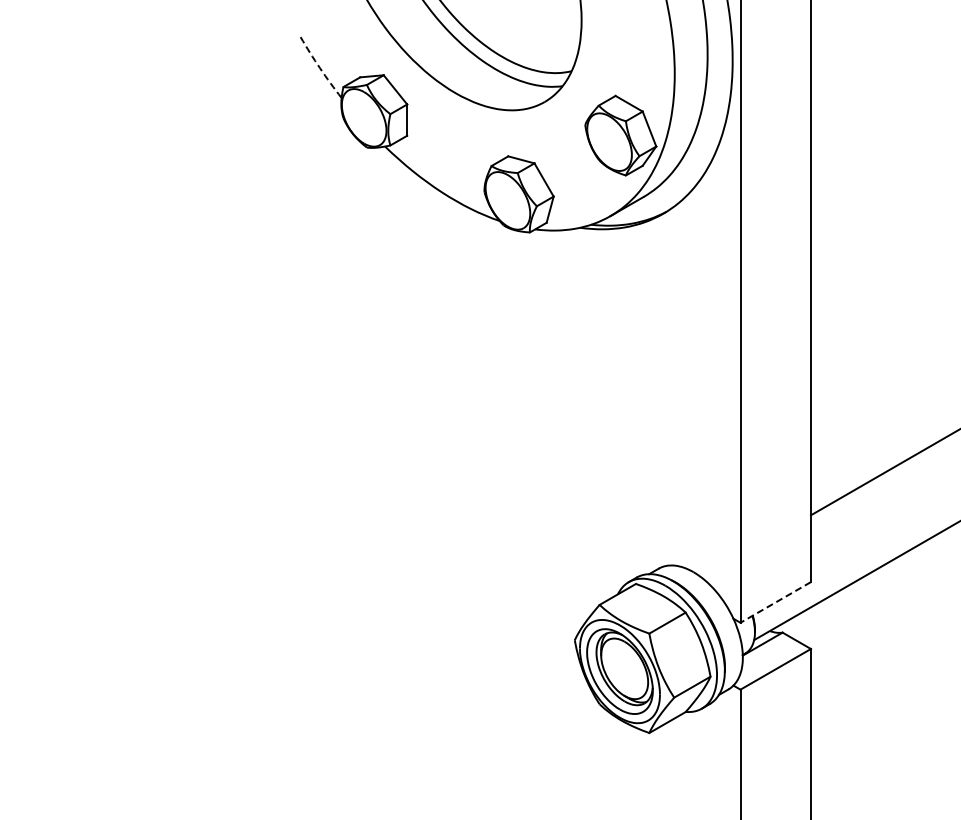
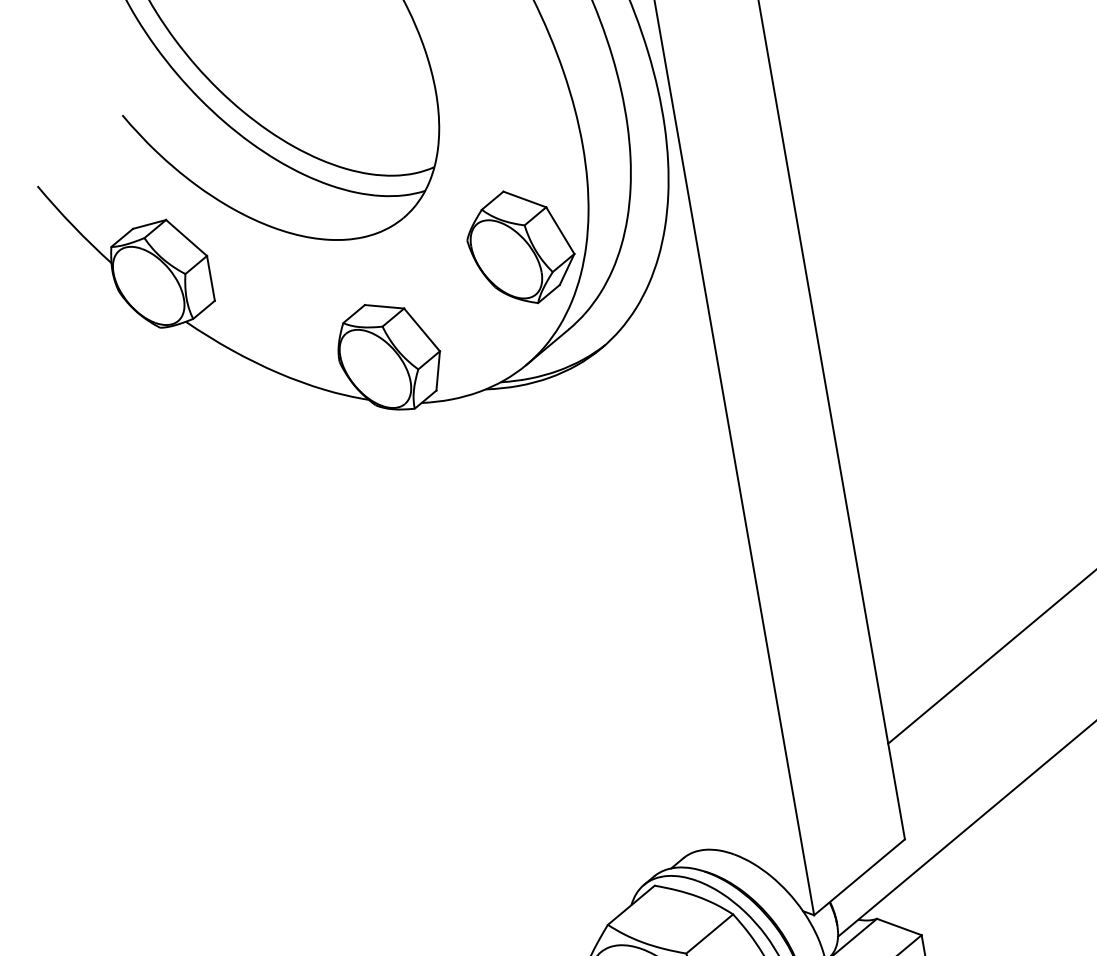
arc: (320, 68) -> (73, 226), dashed -> solid
line: (775, 602) -> (859, 877), dashed -> solid

